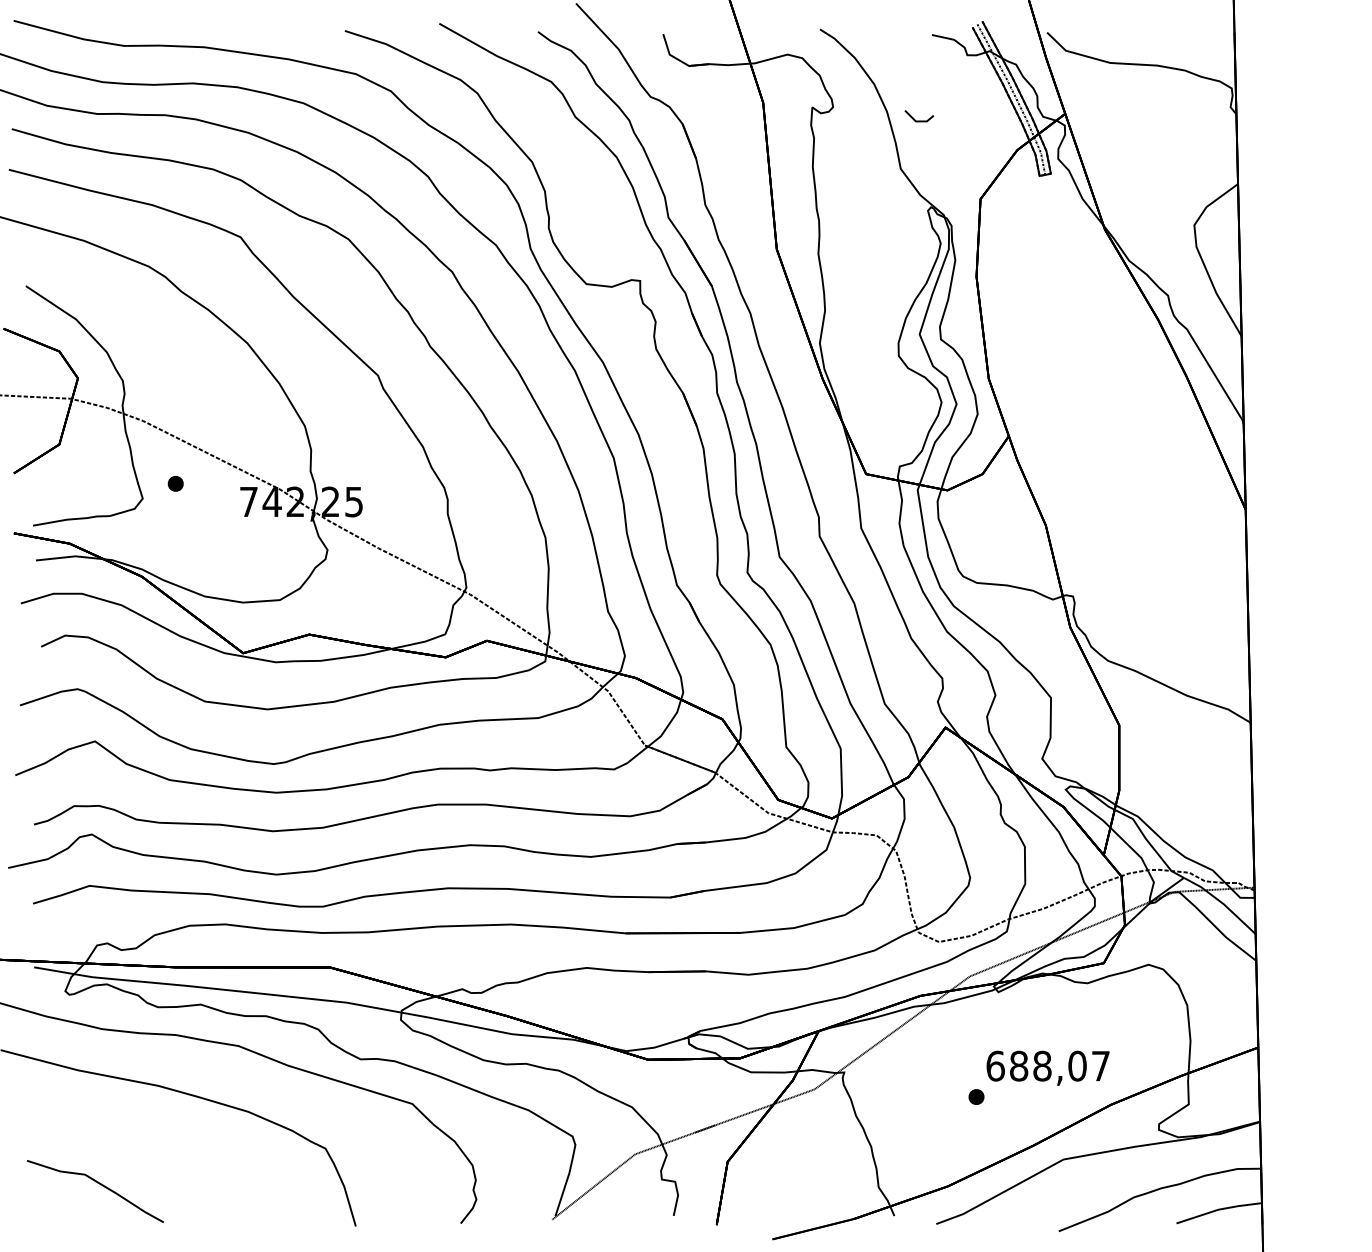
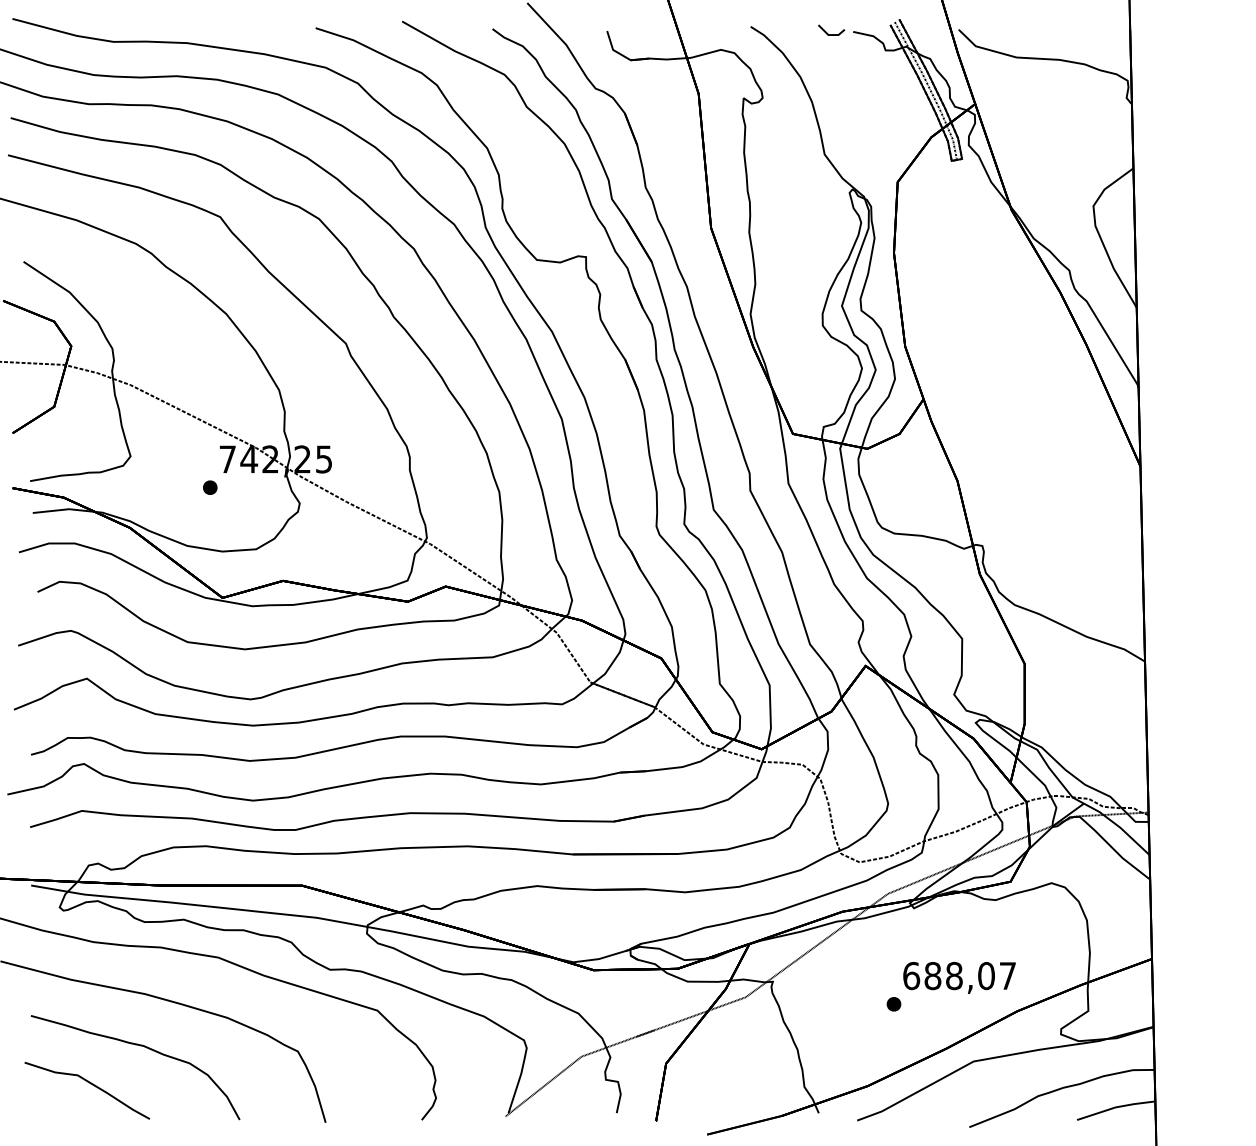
line: (919, 120) -> (831, 34), moved
part: (175, 483) -> (210, 487), moved
curve: (150, 1142) -> (137, 1045), added

